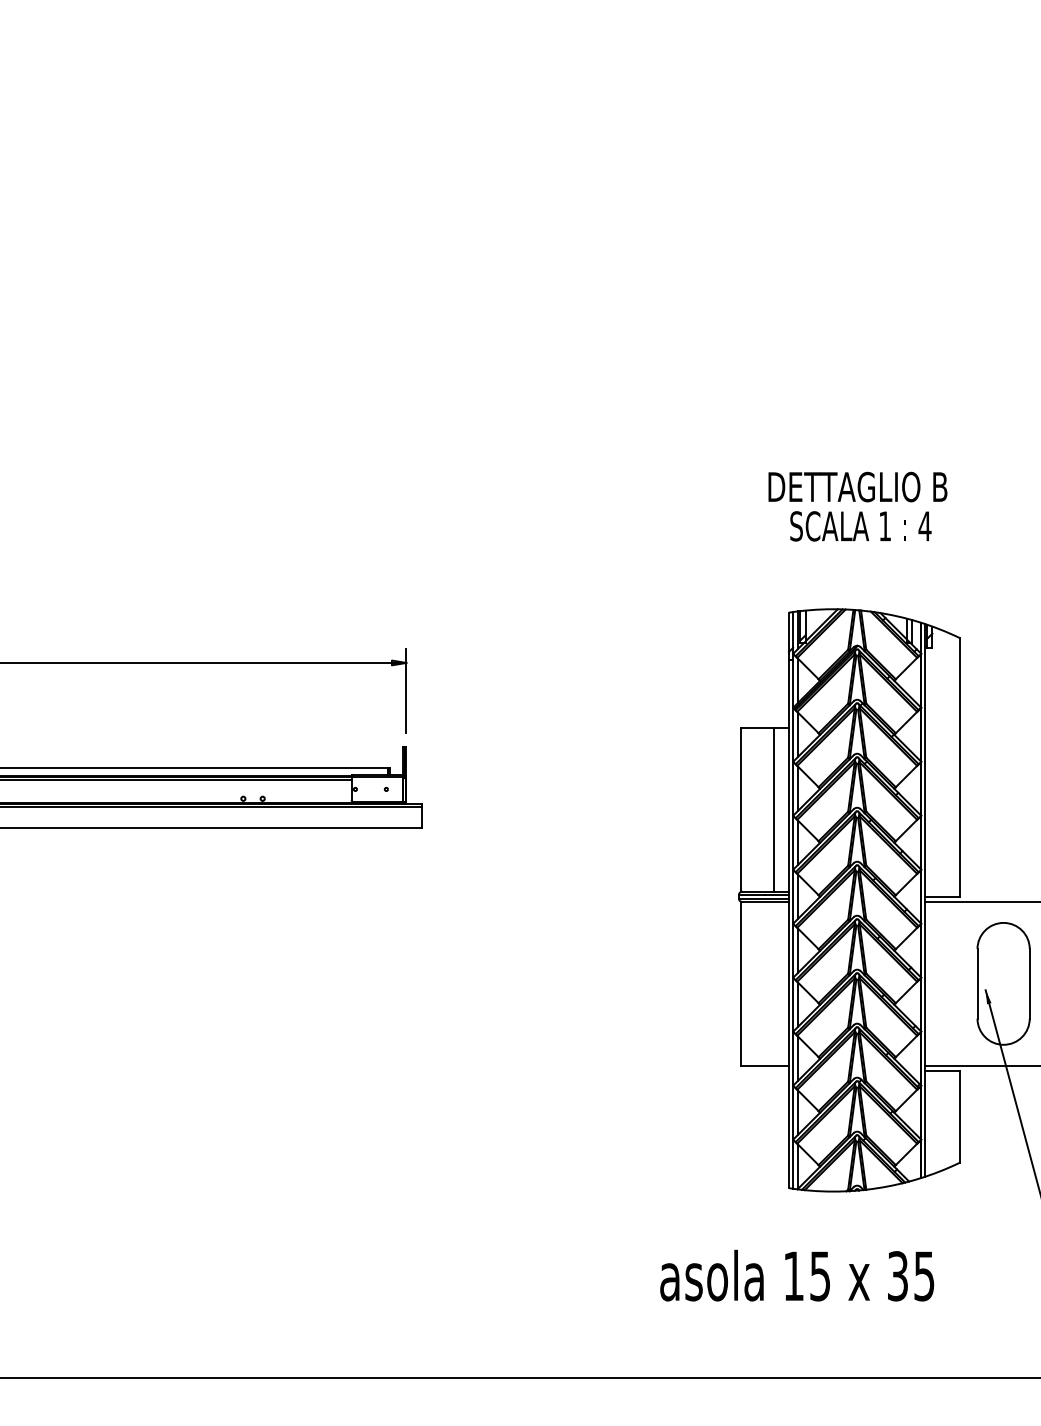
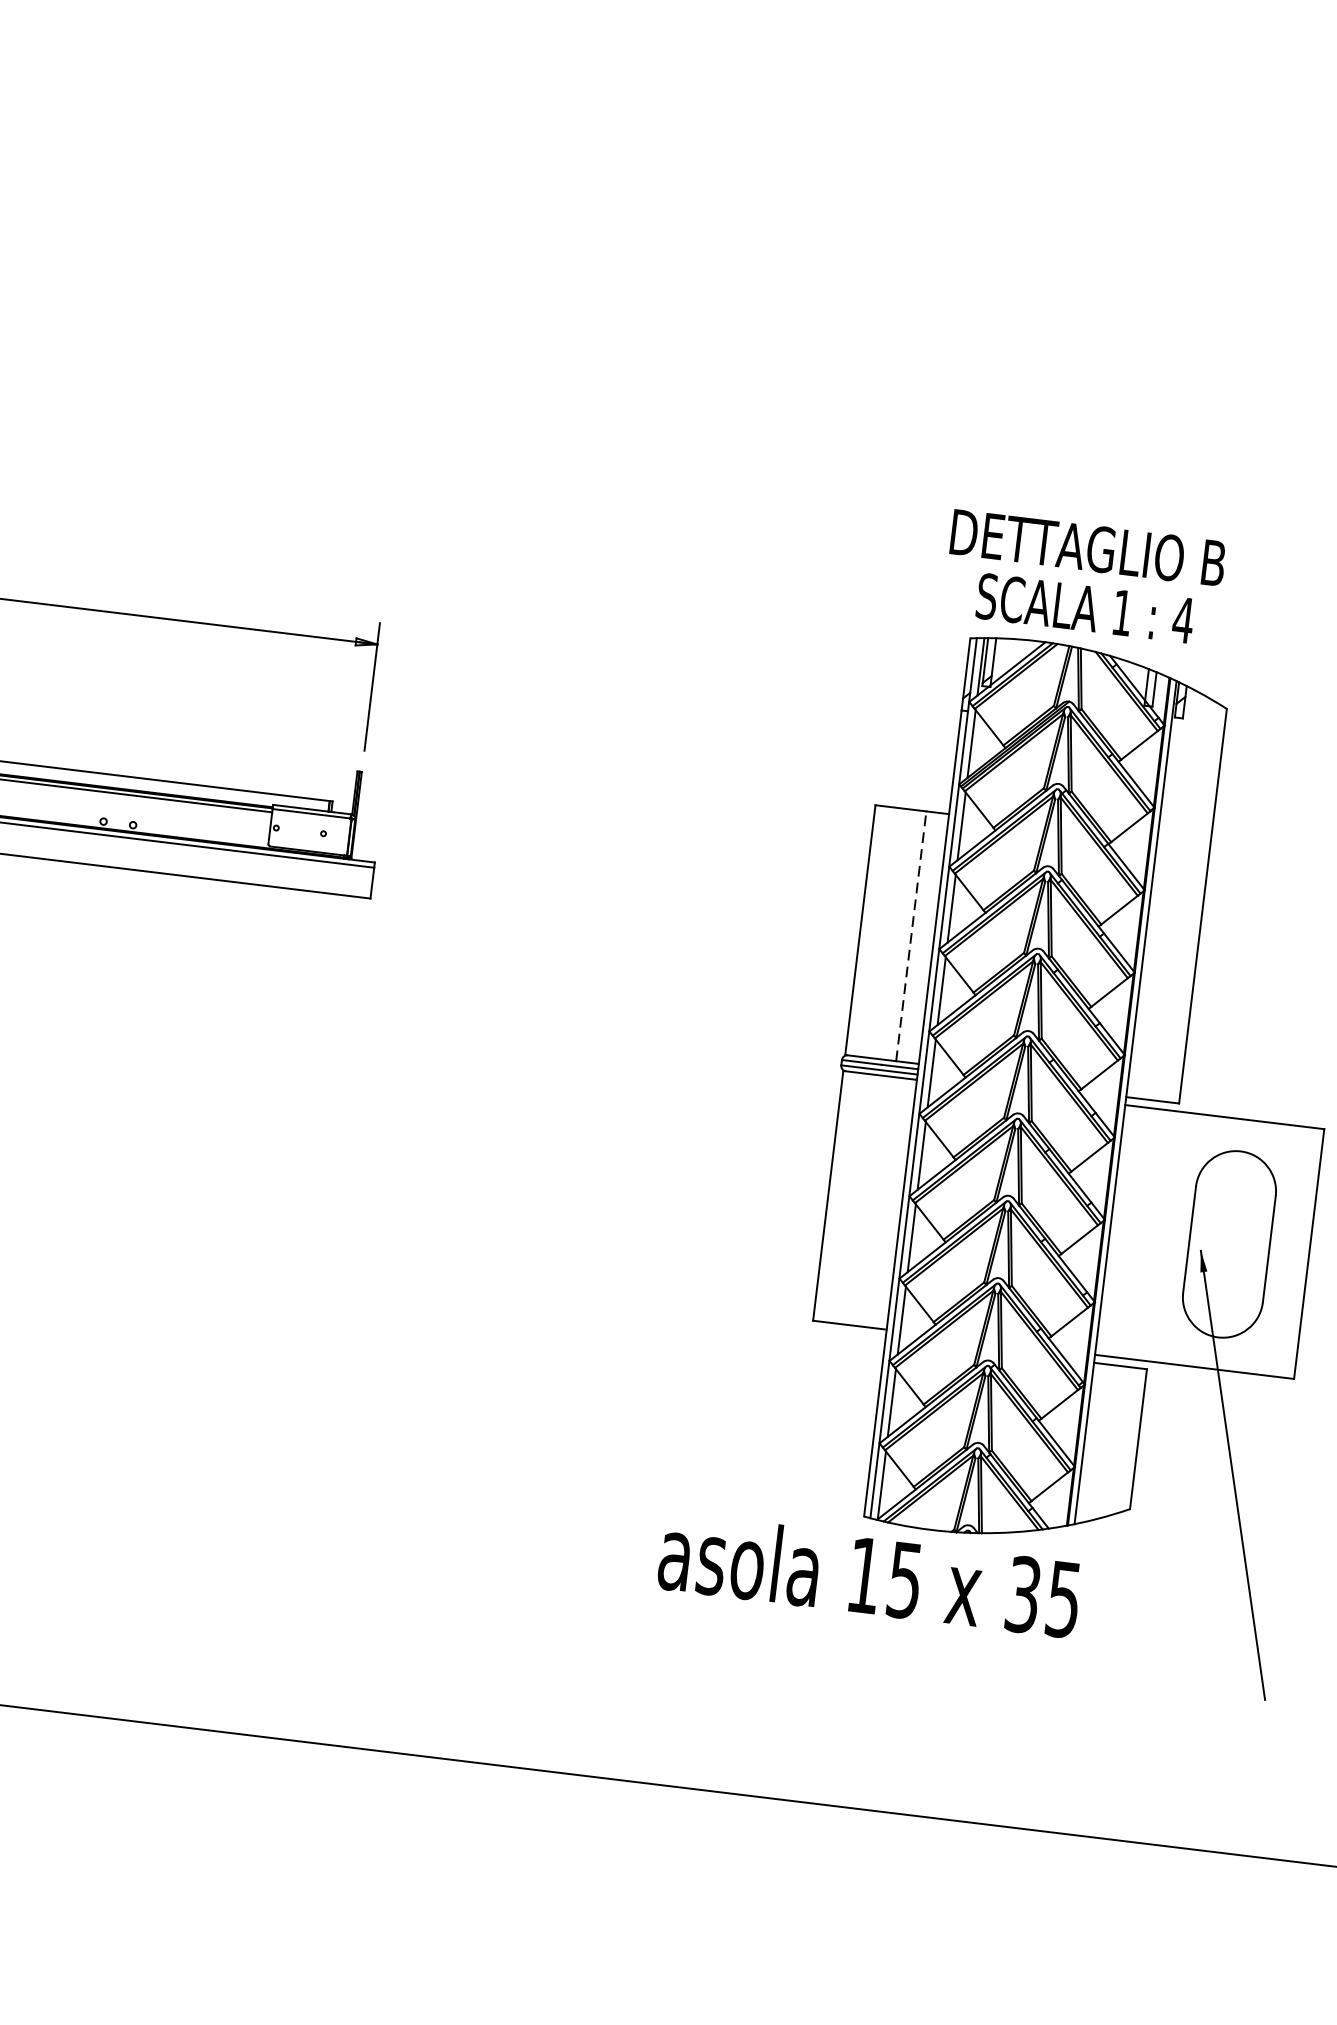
text: (857, 506) -> (1083, 577), moved
line: (774, 809) -> (912, 936), solid -> dashed
text: (797, 1275) -> (870, 1575), moved

